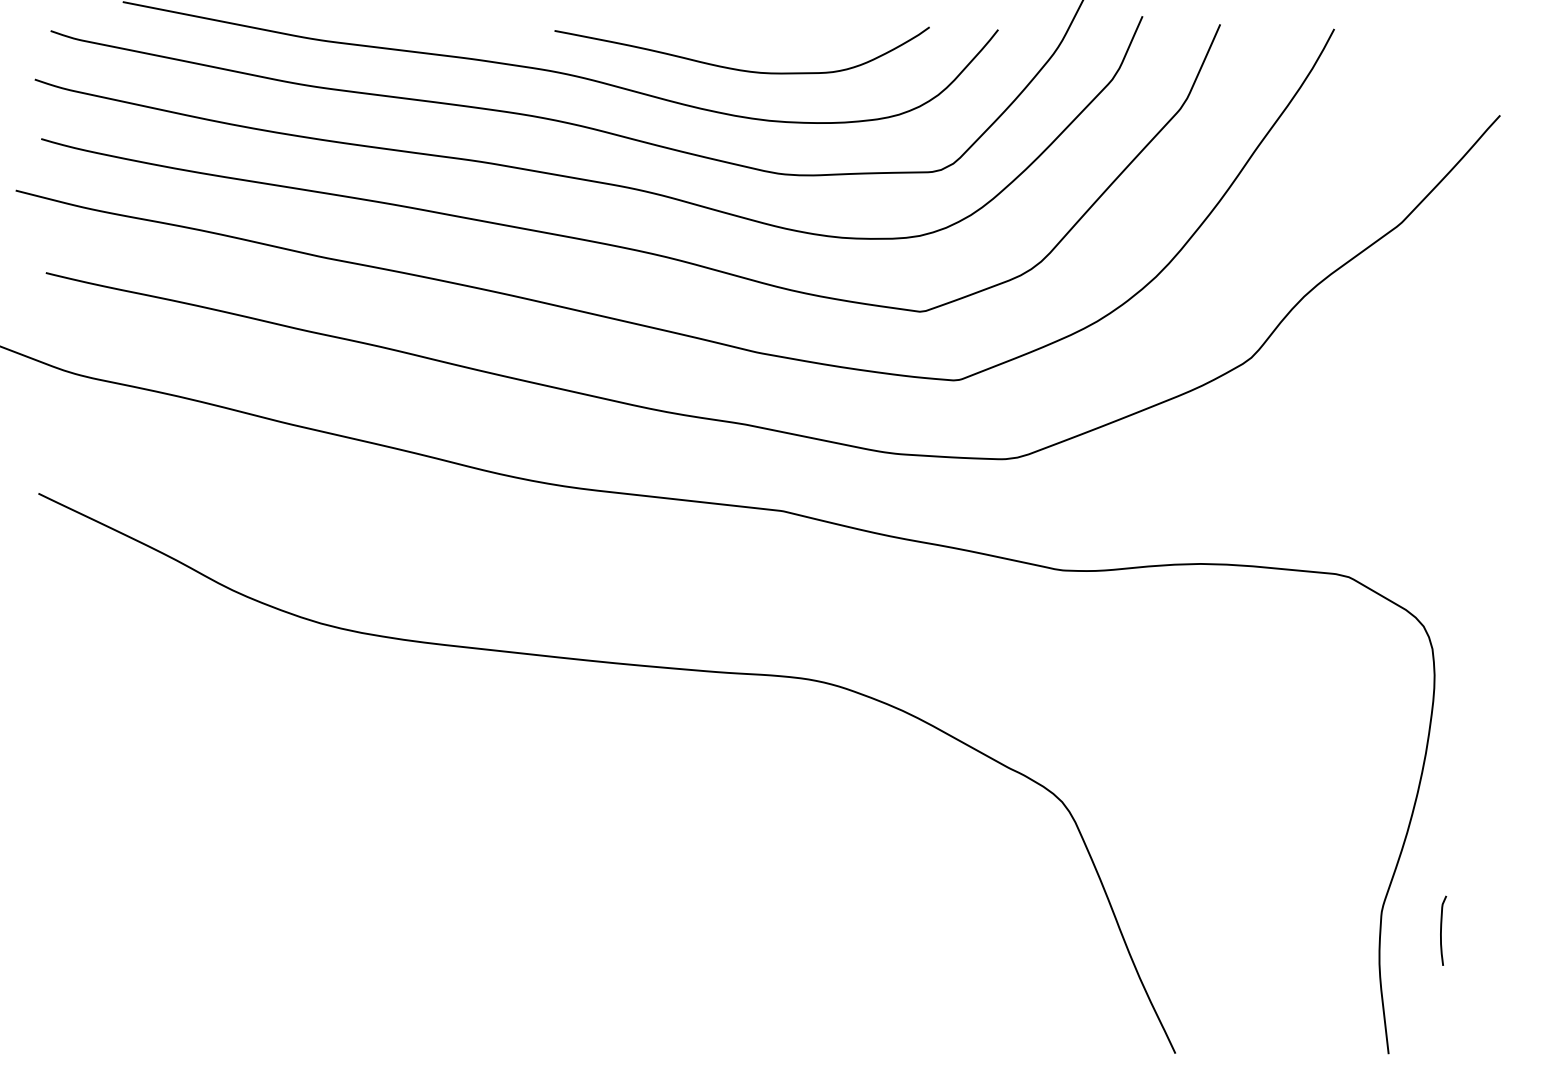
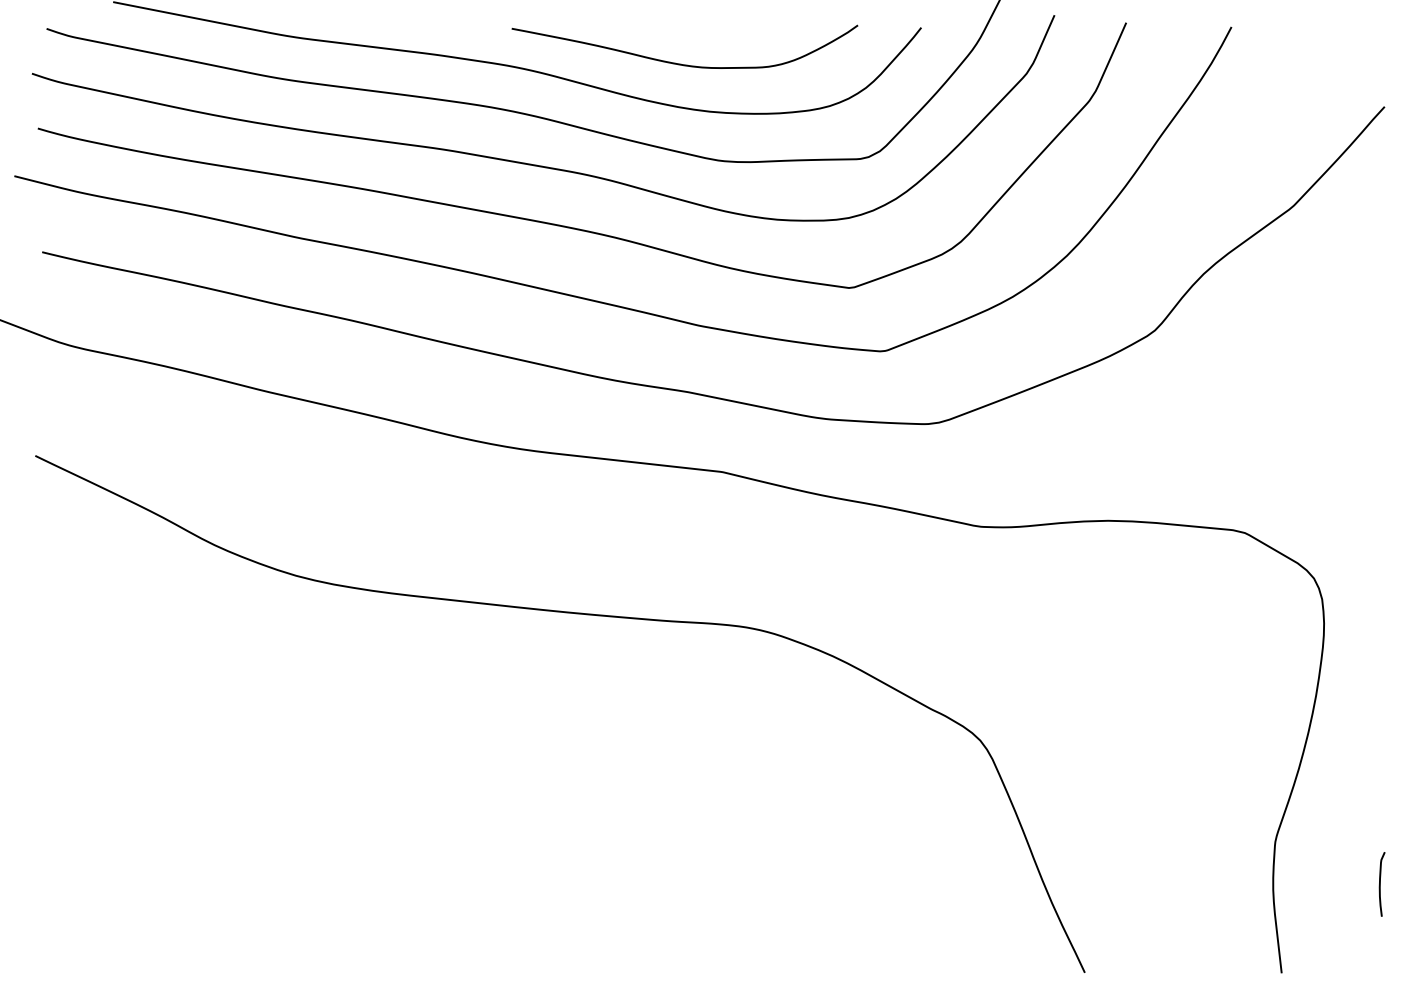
curve: (1441, 930) -> (1380, 884), moved

